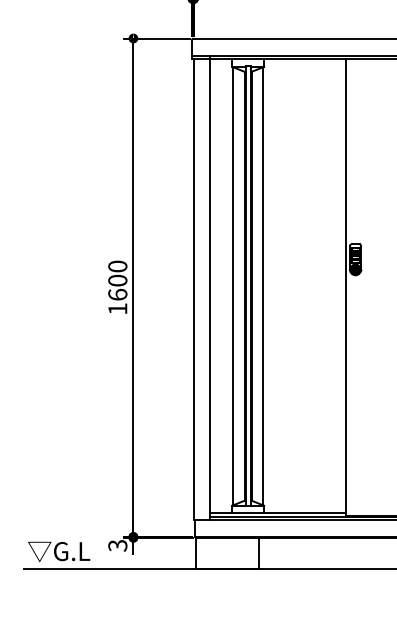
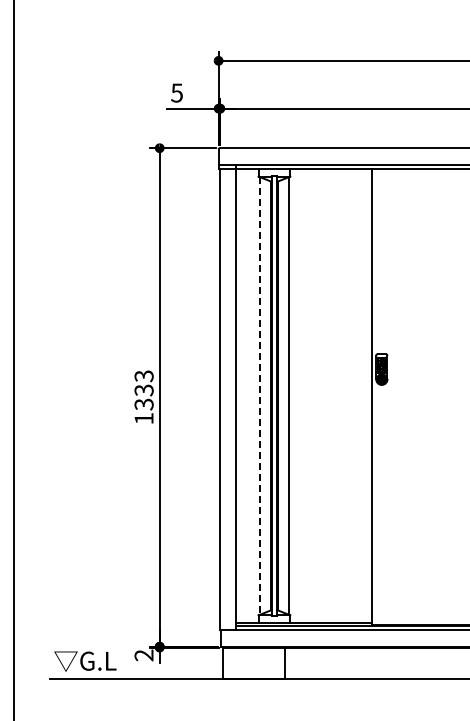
text: (117, 280) -> (143, 390), 1600 -> 1333
line: (233, 286) -> (259, 396), solid -> dashed
text: (118, 545) -> (144, 655), 3 -> 2

